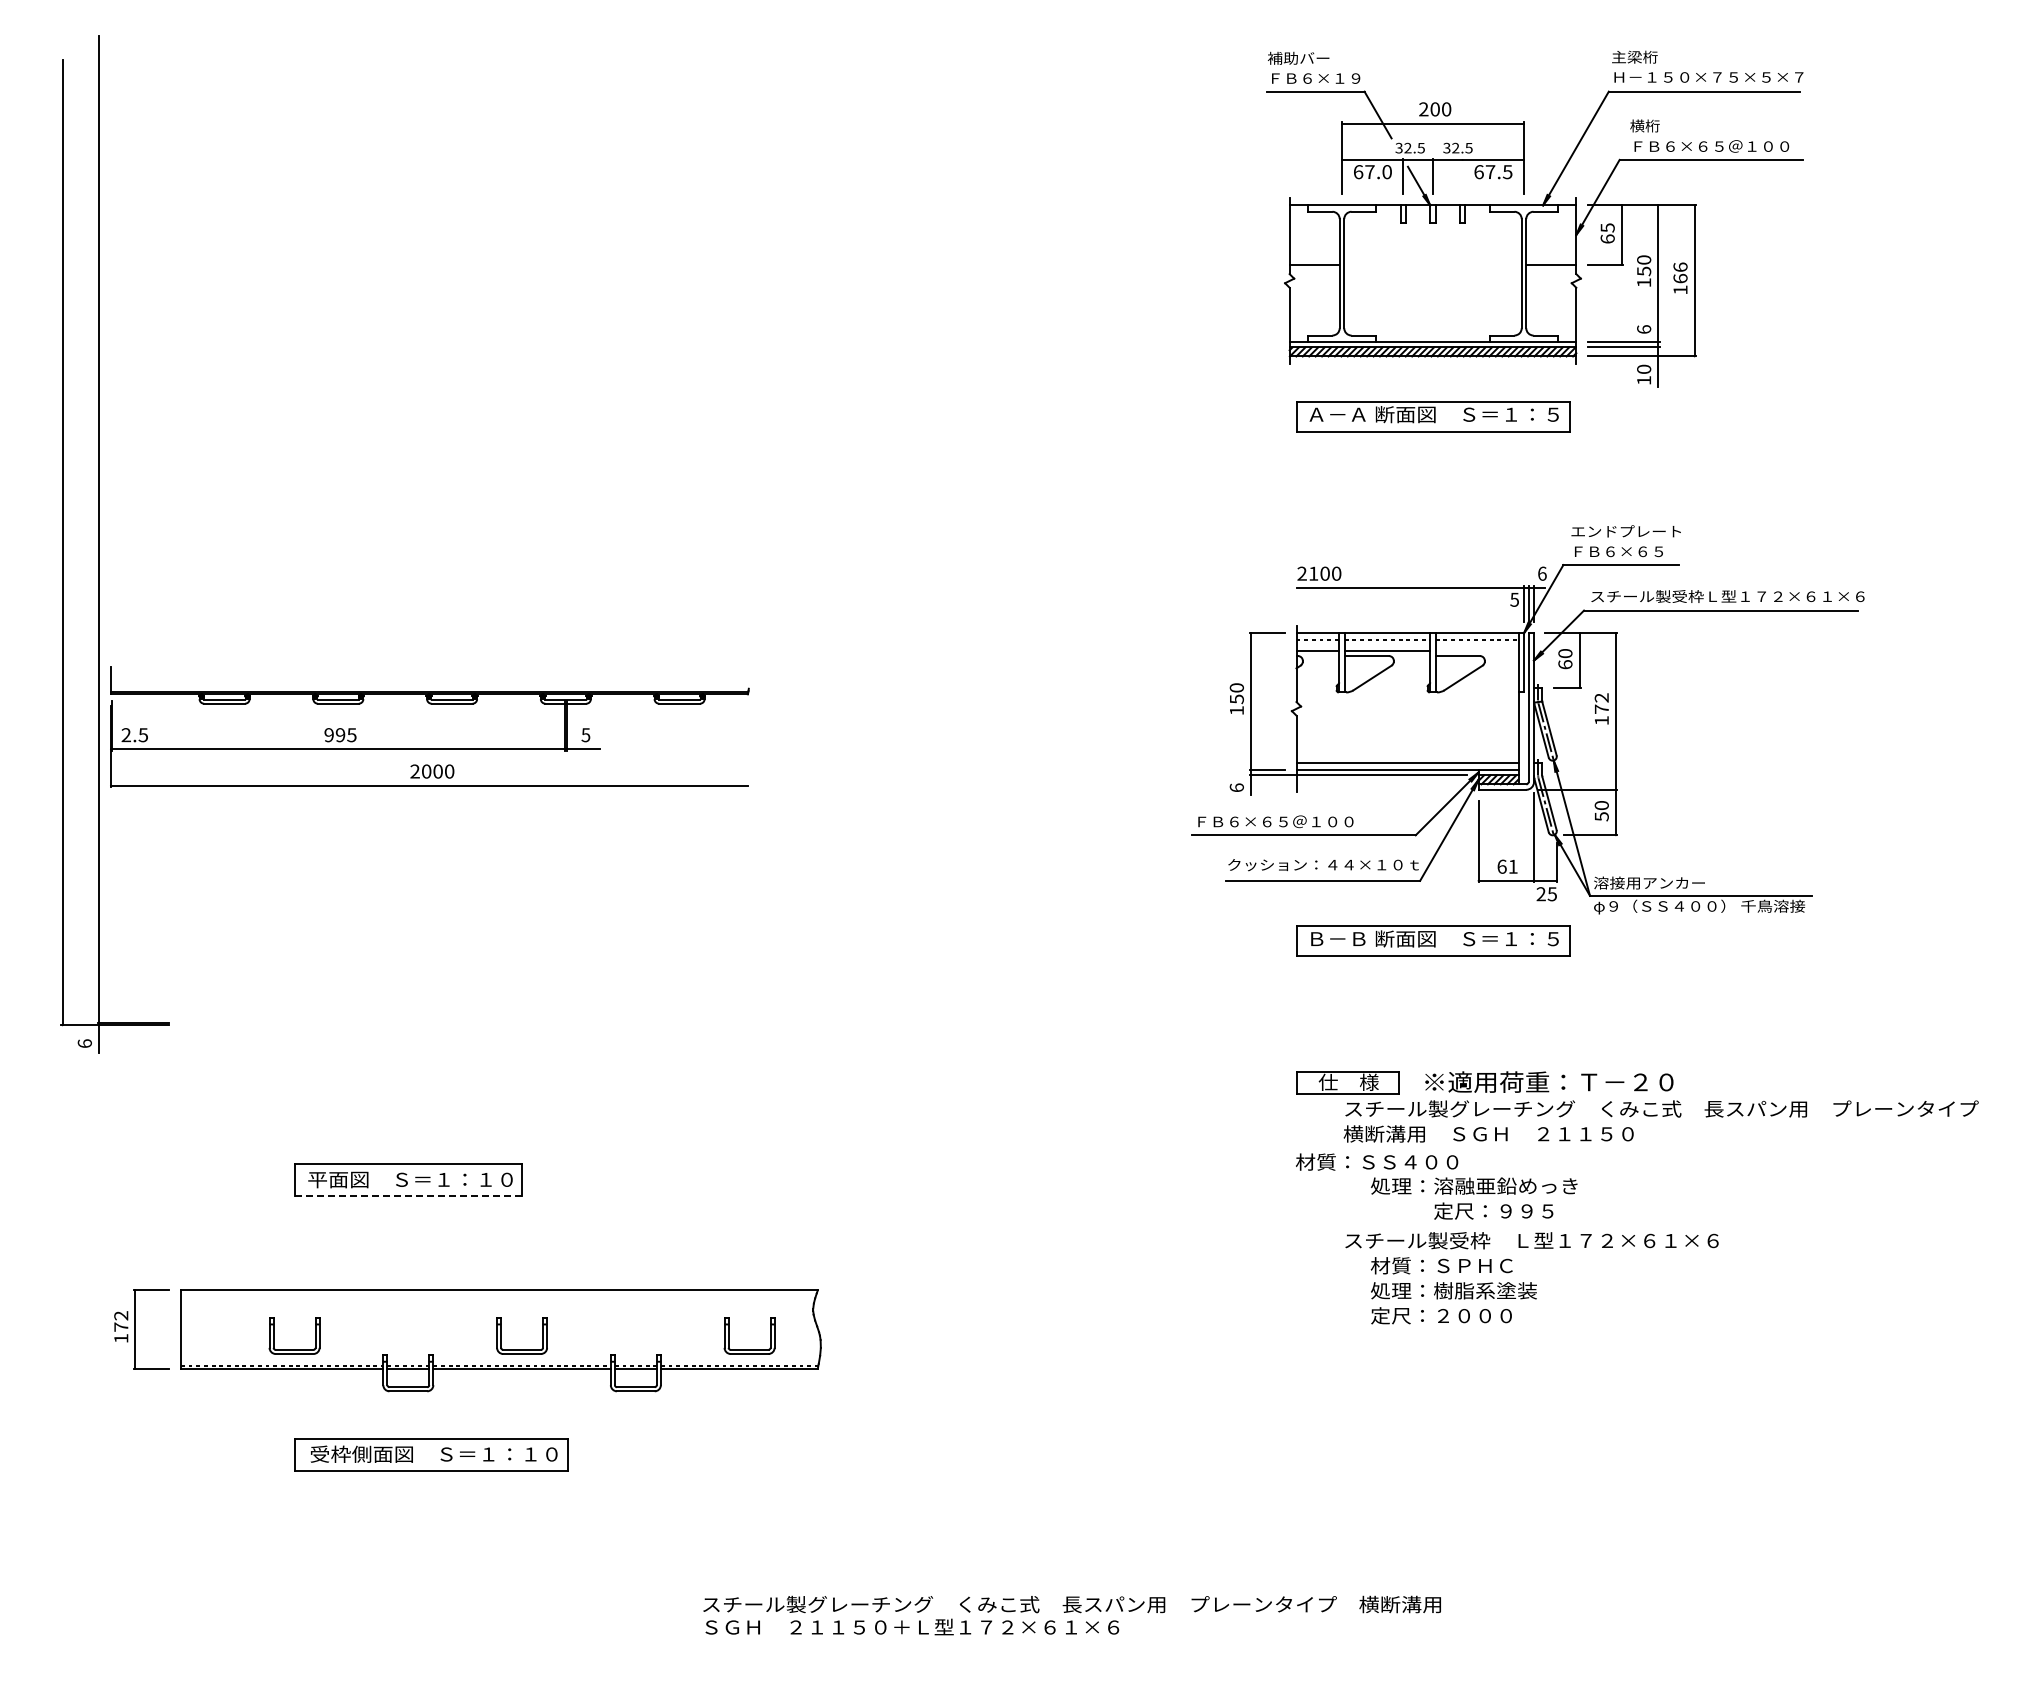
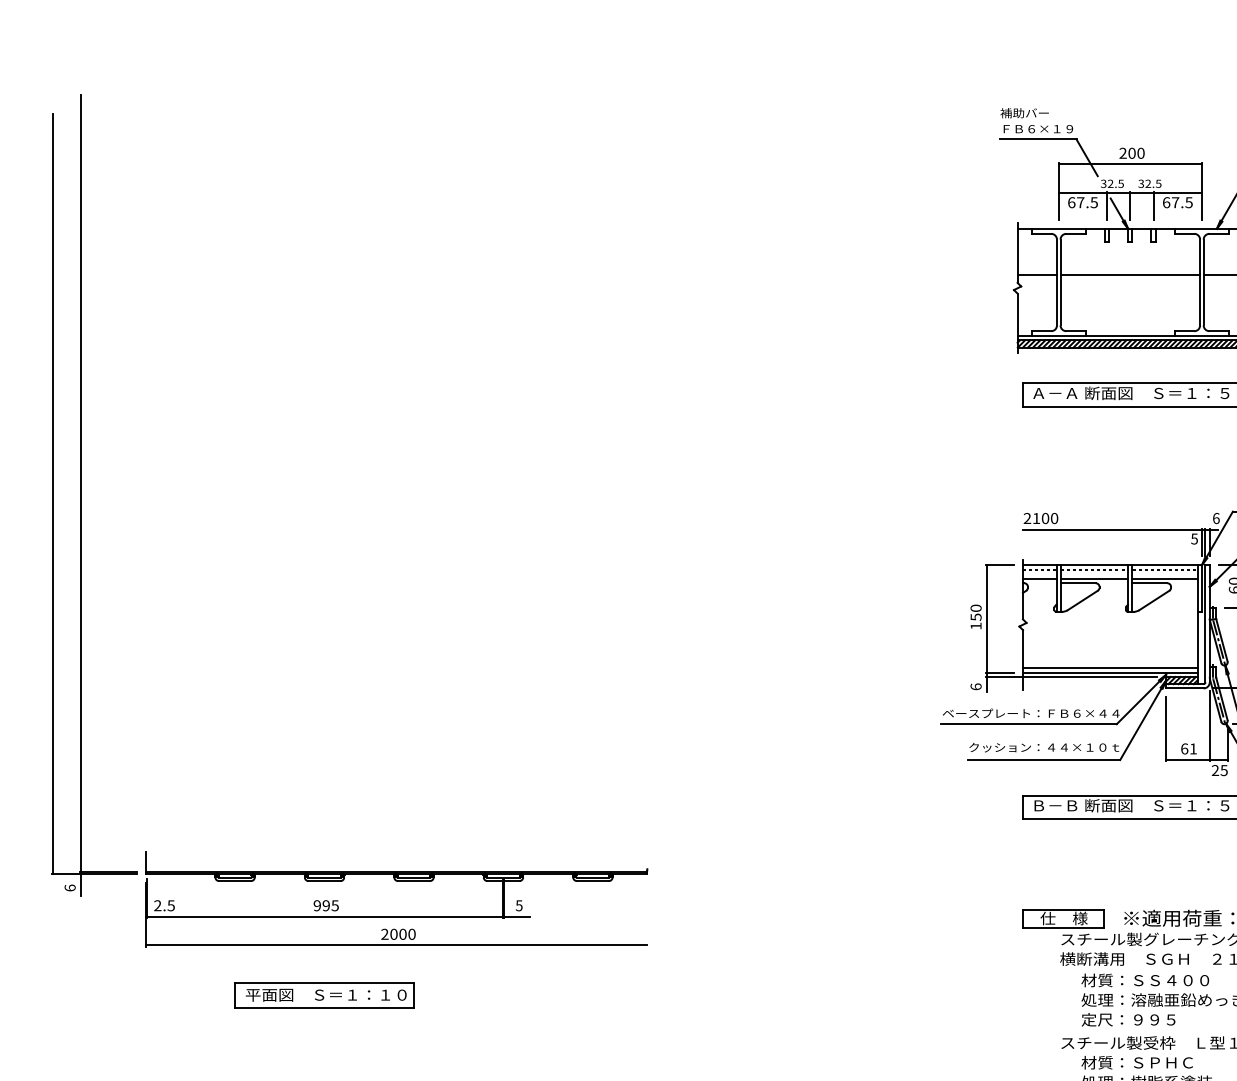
text: (1386, 172) -> (1093, 202), 67.0 -> 67.5
line: (1462, 176) -> (1153, 206), added
line: (1432, 264) -> (1129, 275), added
line: (1476, 650) -> (1164, 578), added
part: (429, 704) -> (396, 881), moved
text: (1306, 821) -> (1030, 713), ＦＢ６×６５＠１００ -> ベースプレート：ＦＢ６×４４
text: (1377, 1161) -> (1145, 979), moved
line: (408, 1196) -> (324, 1008), dashed -> solid
text: (1493, 1210) -> (1128, 1019), moved

